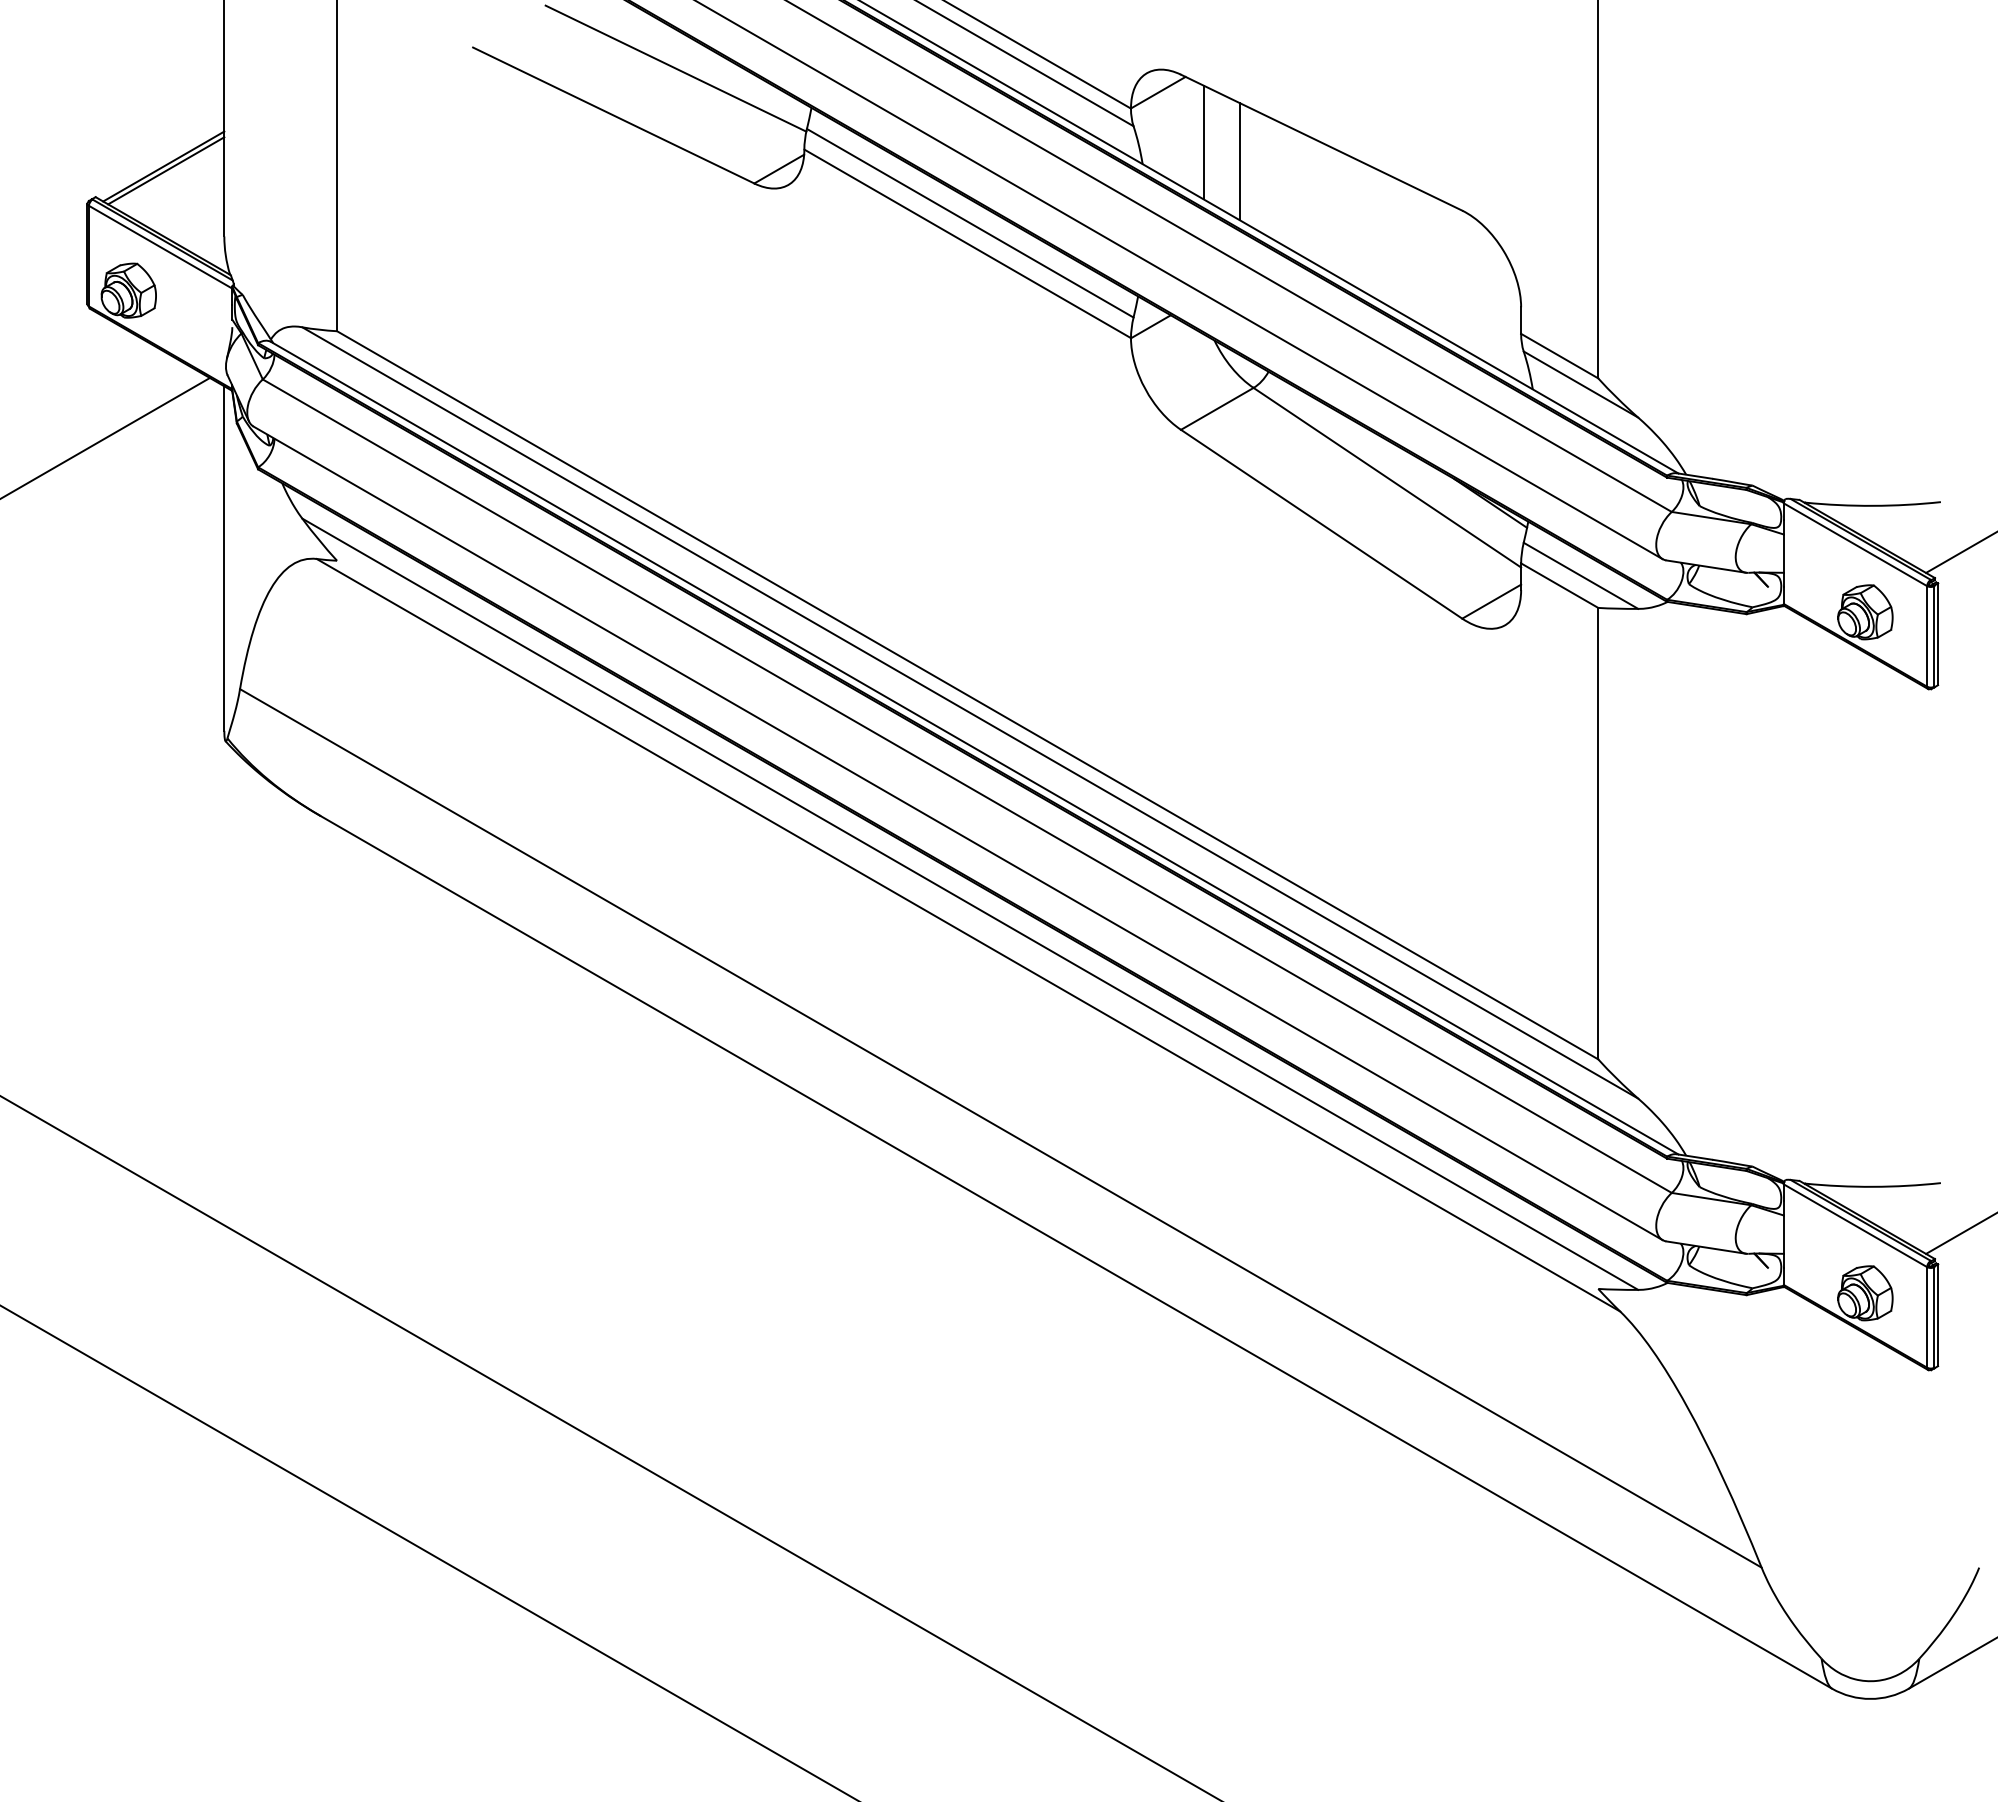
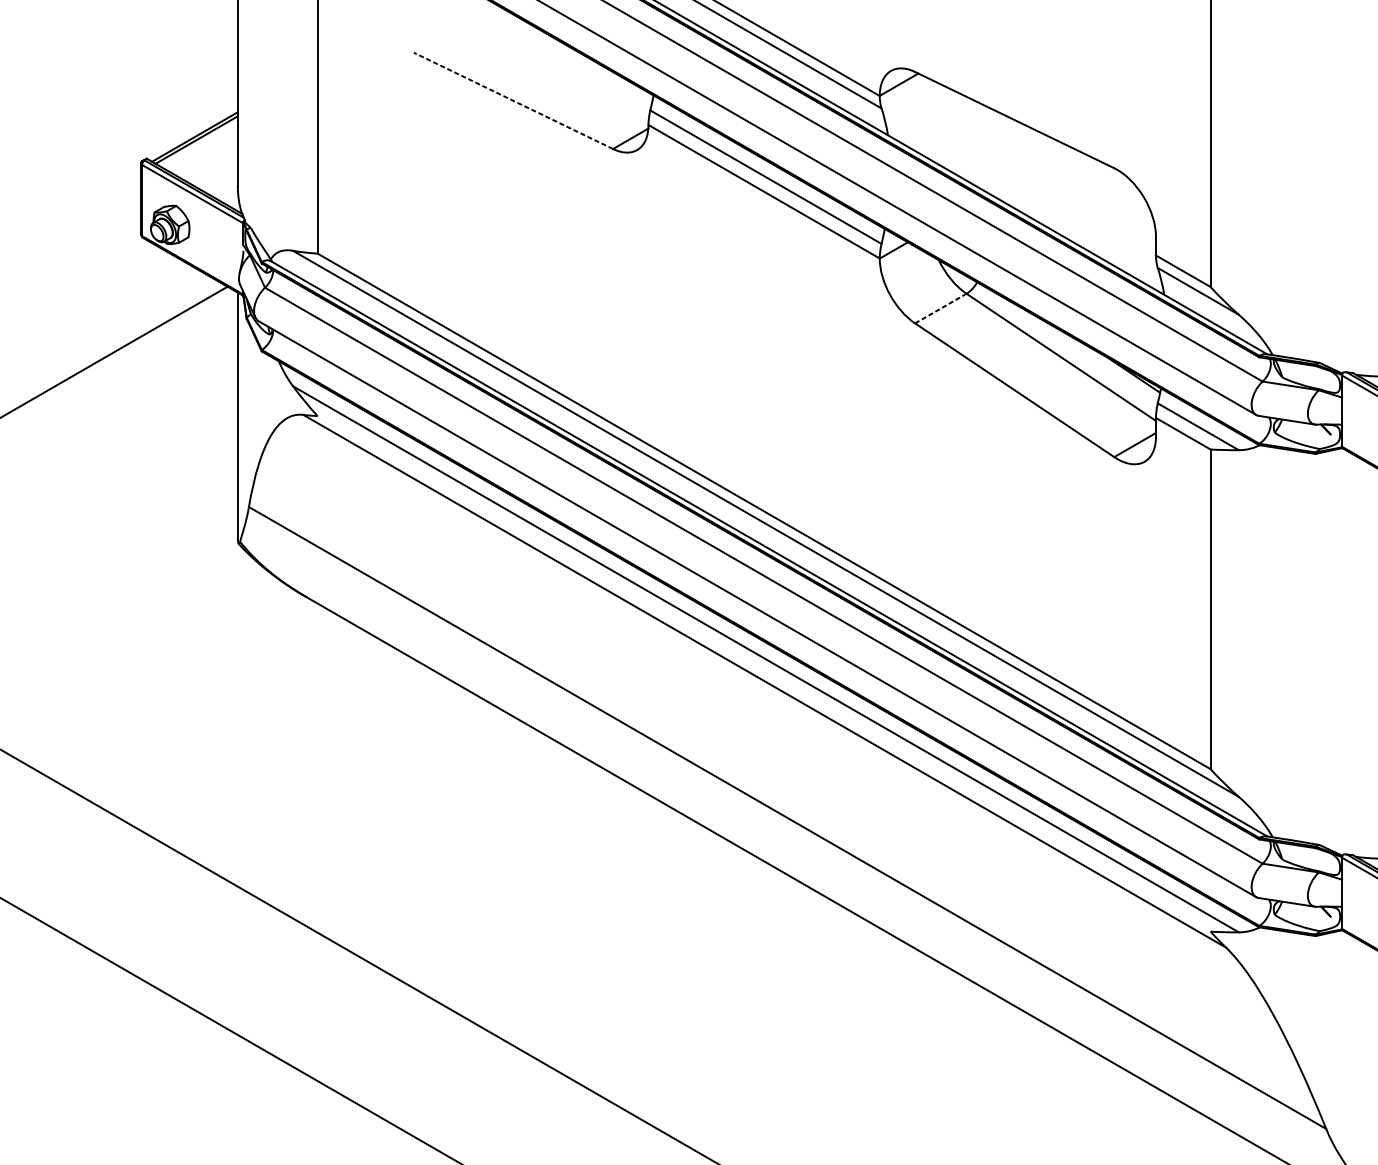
line: (675, 68) -> (557, 67), removed
line: (613, 115) -> (513, 100), solid -> dashed
line: (1203, 142) -> (931, 119), removed
line: (1239, 161) -> (956, 133), removed
line: (1217, 408) -> (940, 308), solid -> dashed

